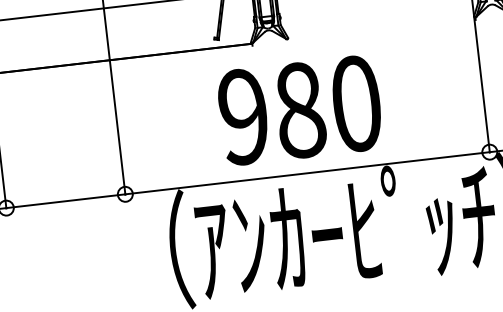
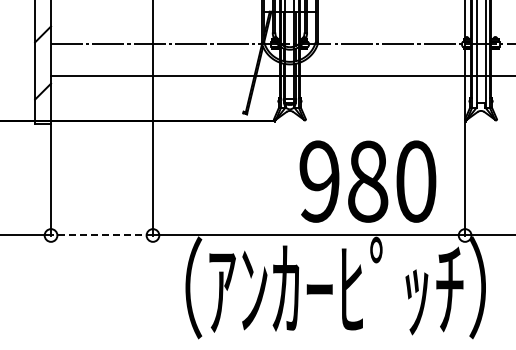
text: (299, 110) -> (367, 181), moved
line: (66, 201) -> (102, 235), solid -> dashed

